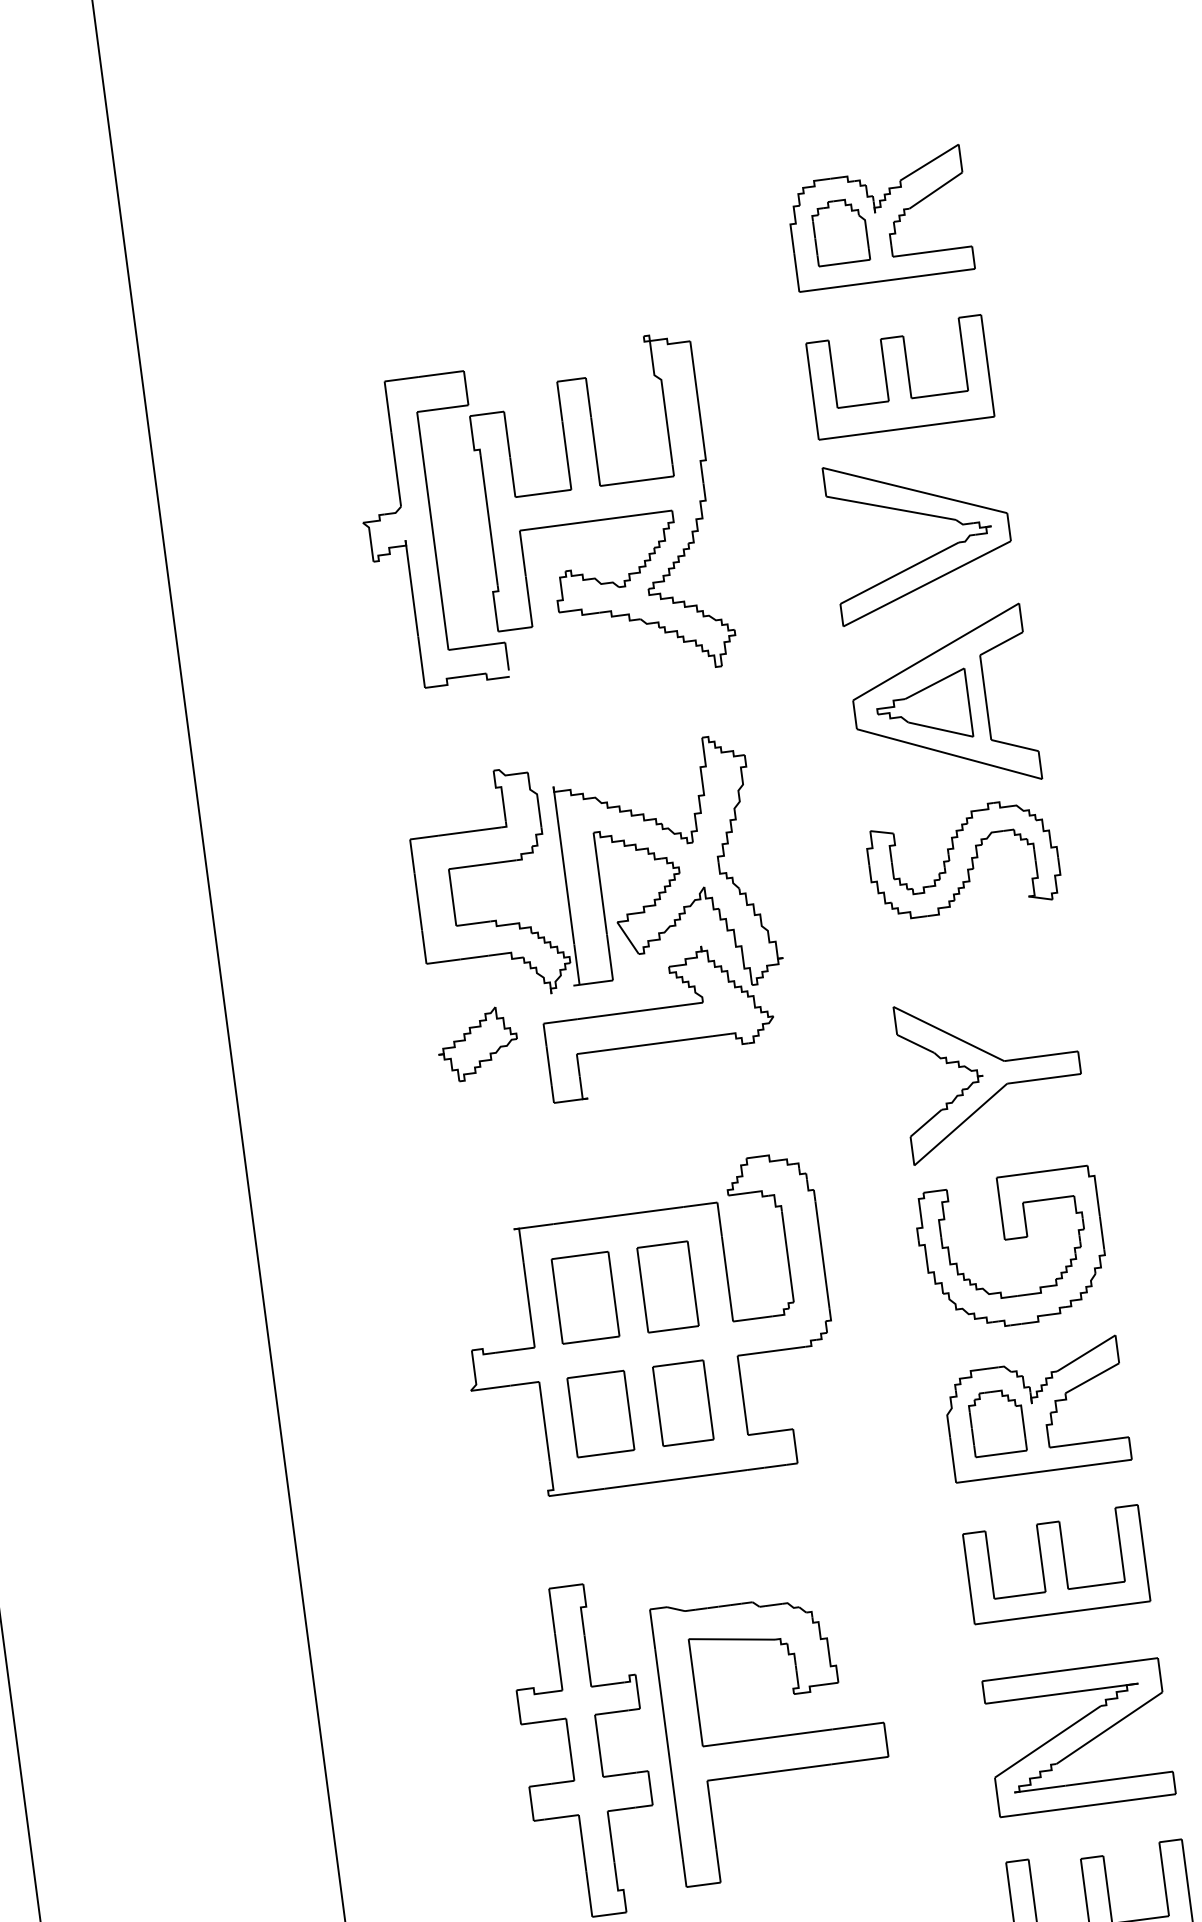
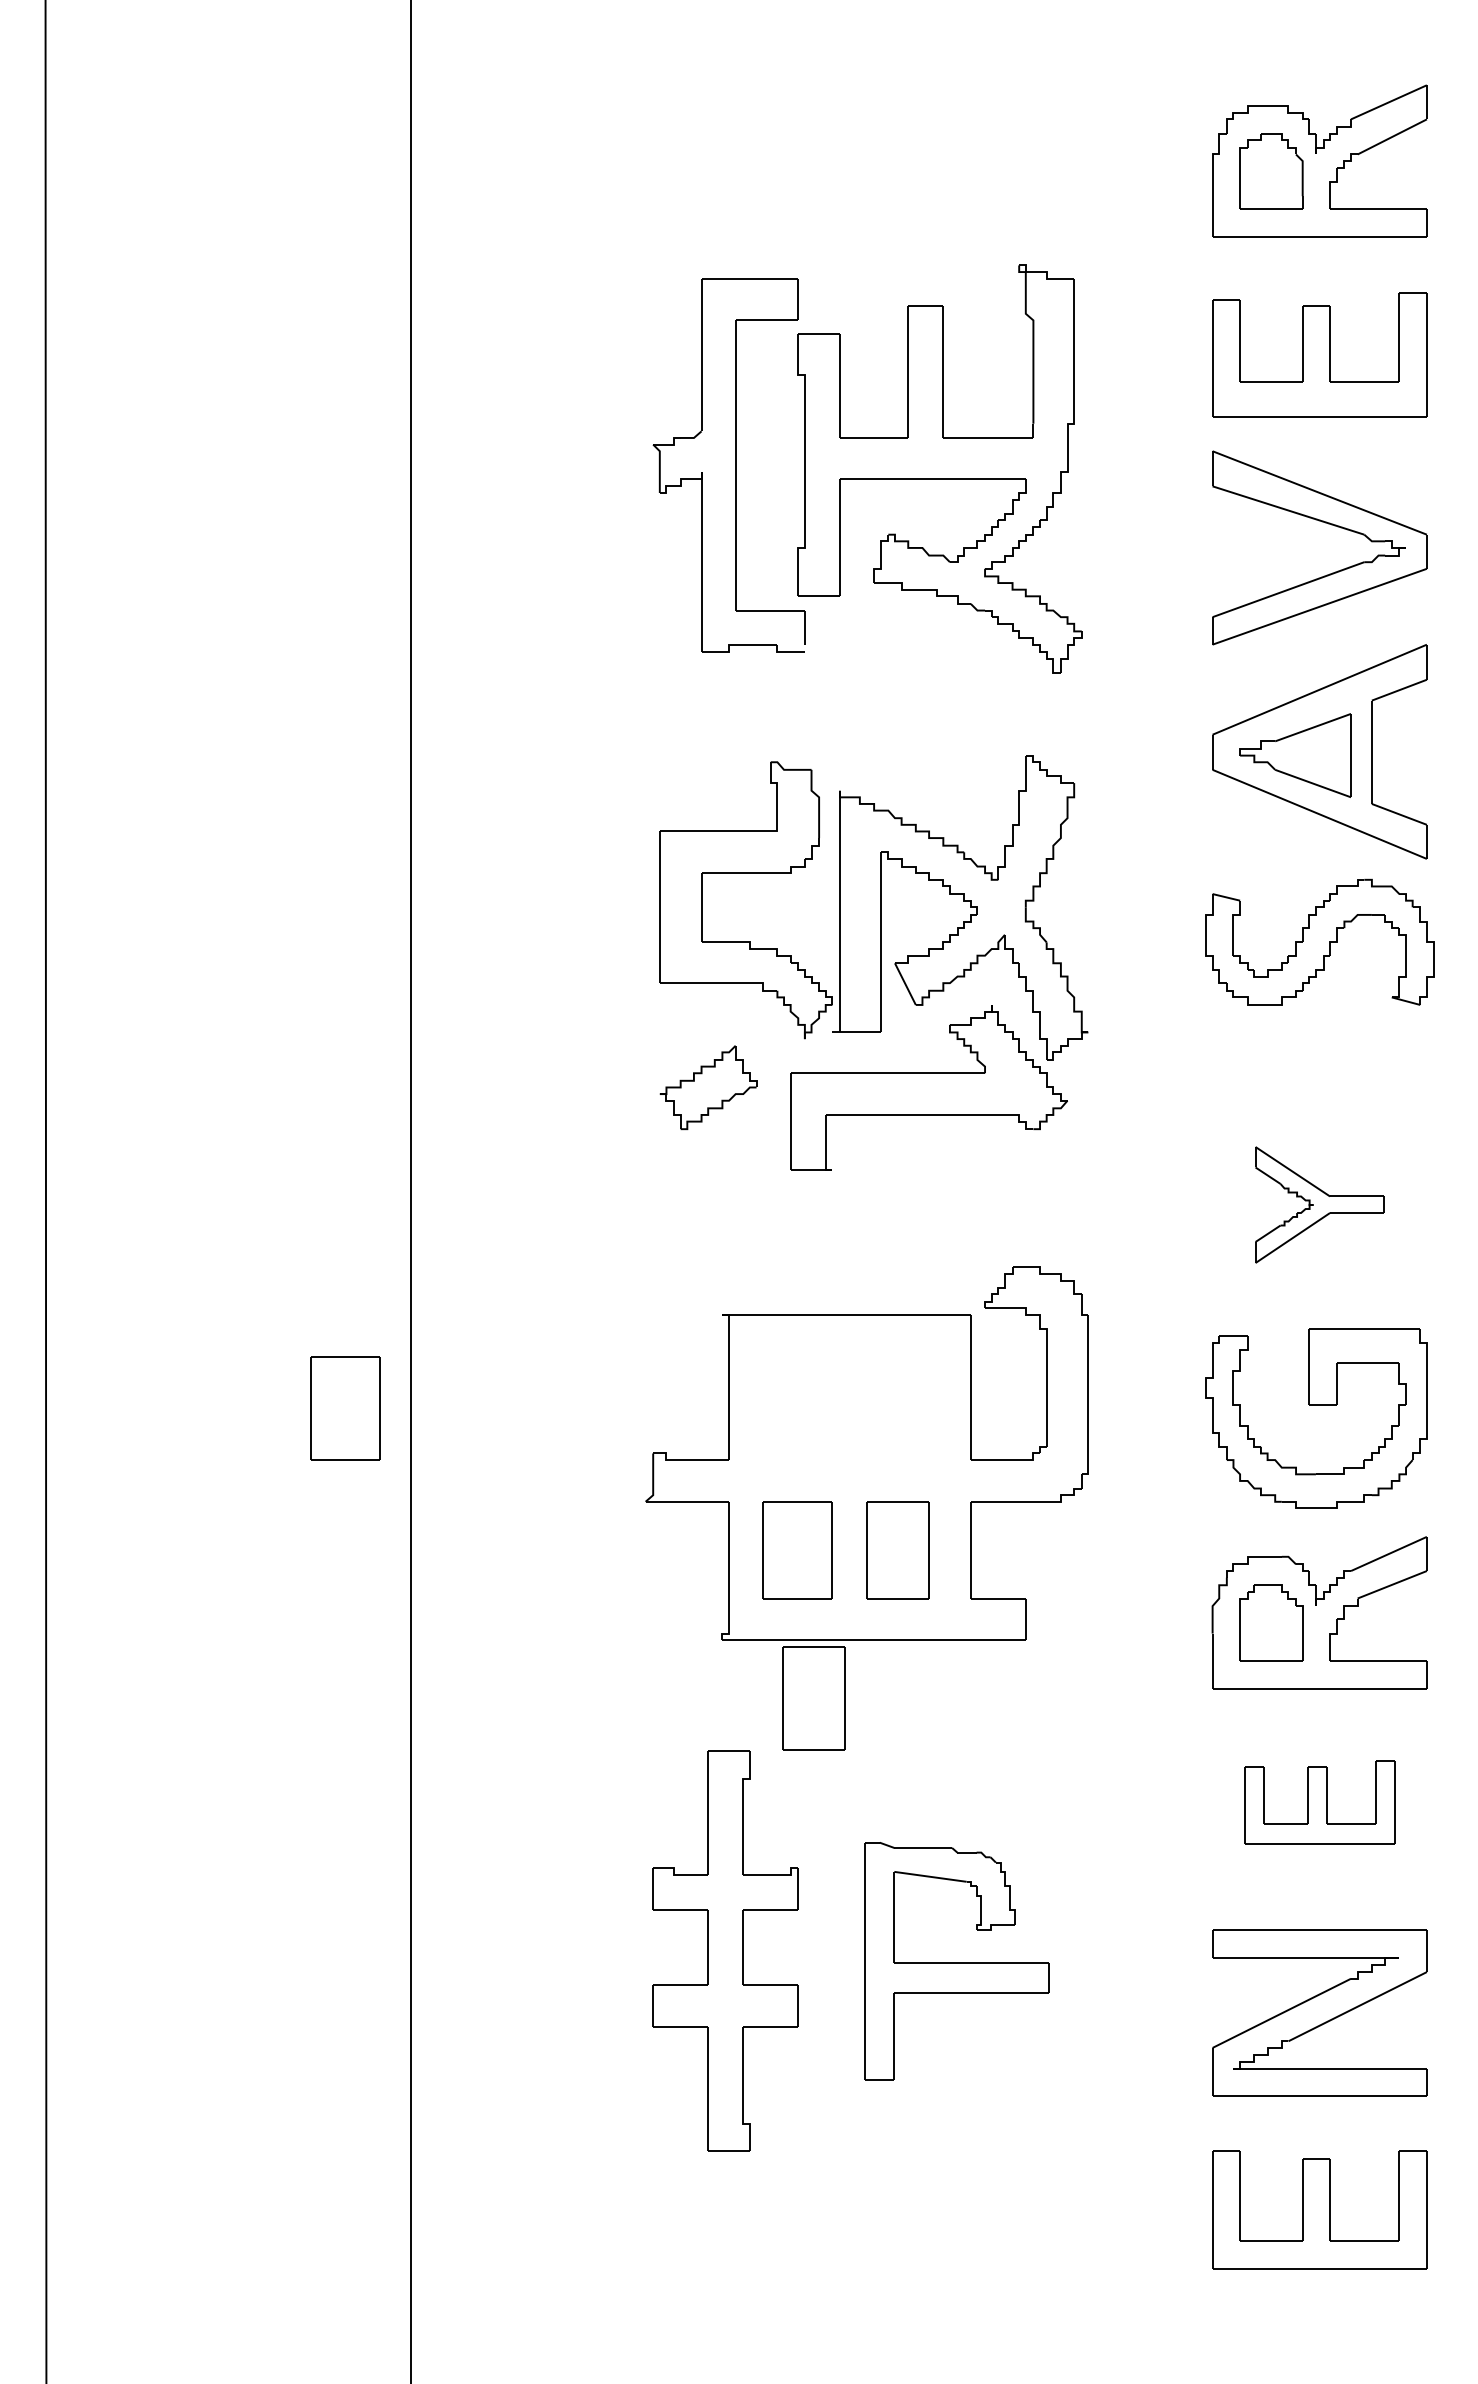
part: (991, 1074) -> (1319, 1204), size x0.6
part: (667, 1287) -> (813, 1698), moved
part: (585, 1297) -> (345, 1408), moved
part: (1056, 1564) -> (1319, 1802), size x0.7
part: (775, 1733) -> (956, 1960), size x0.7

